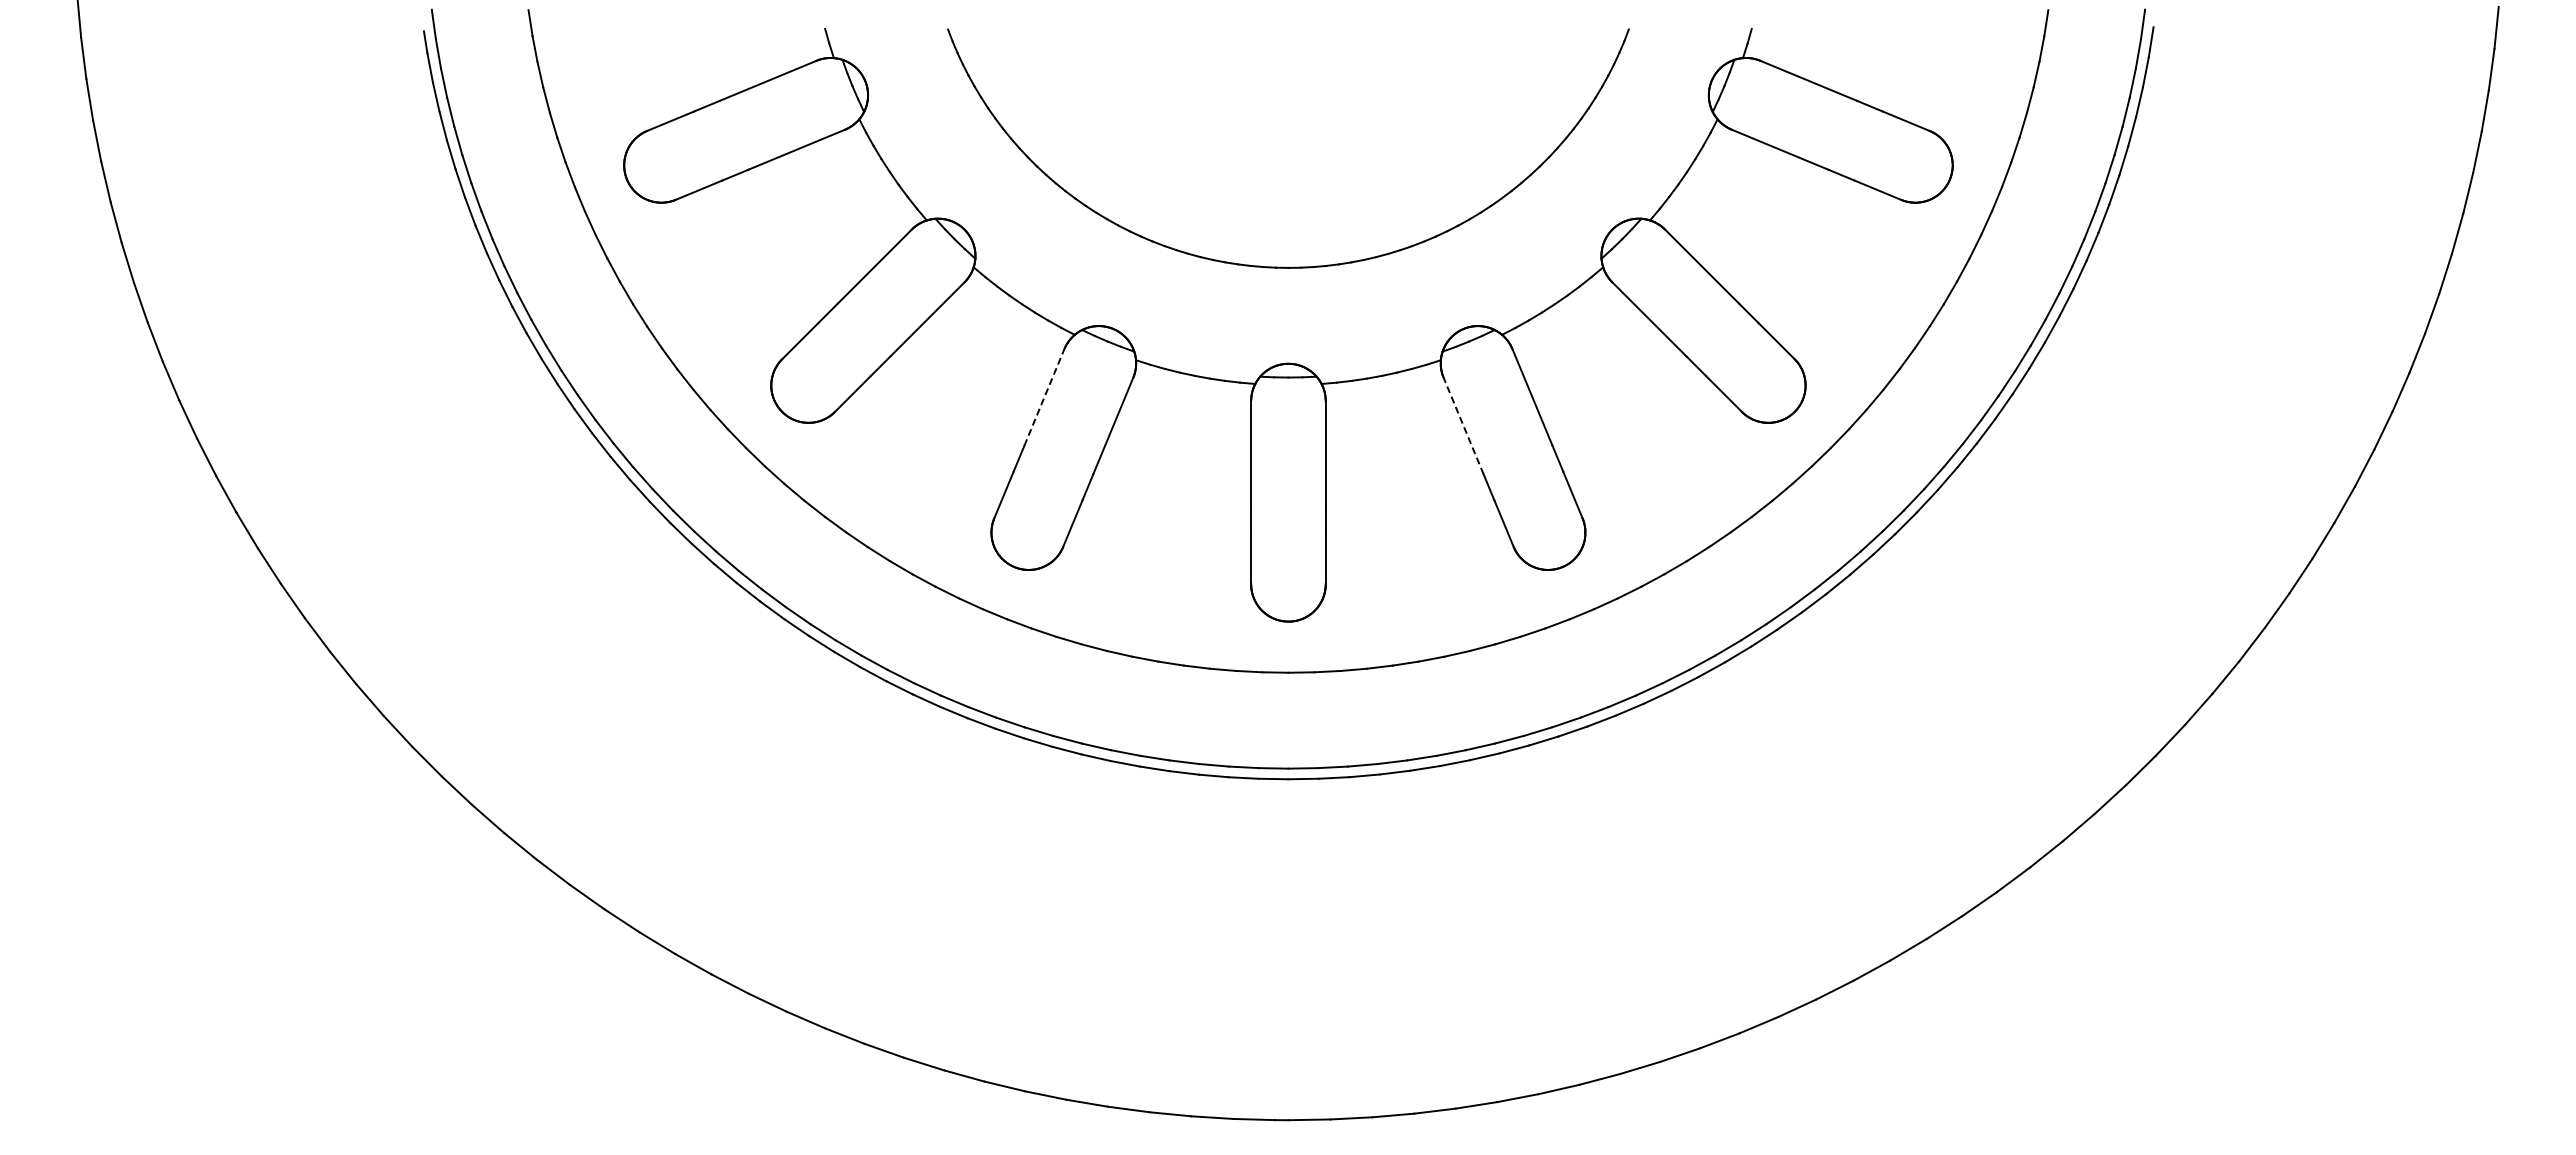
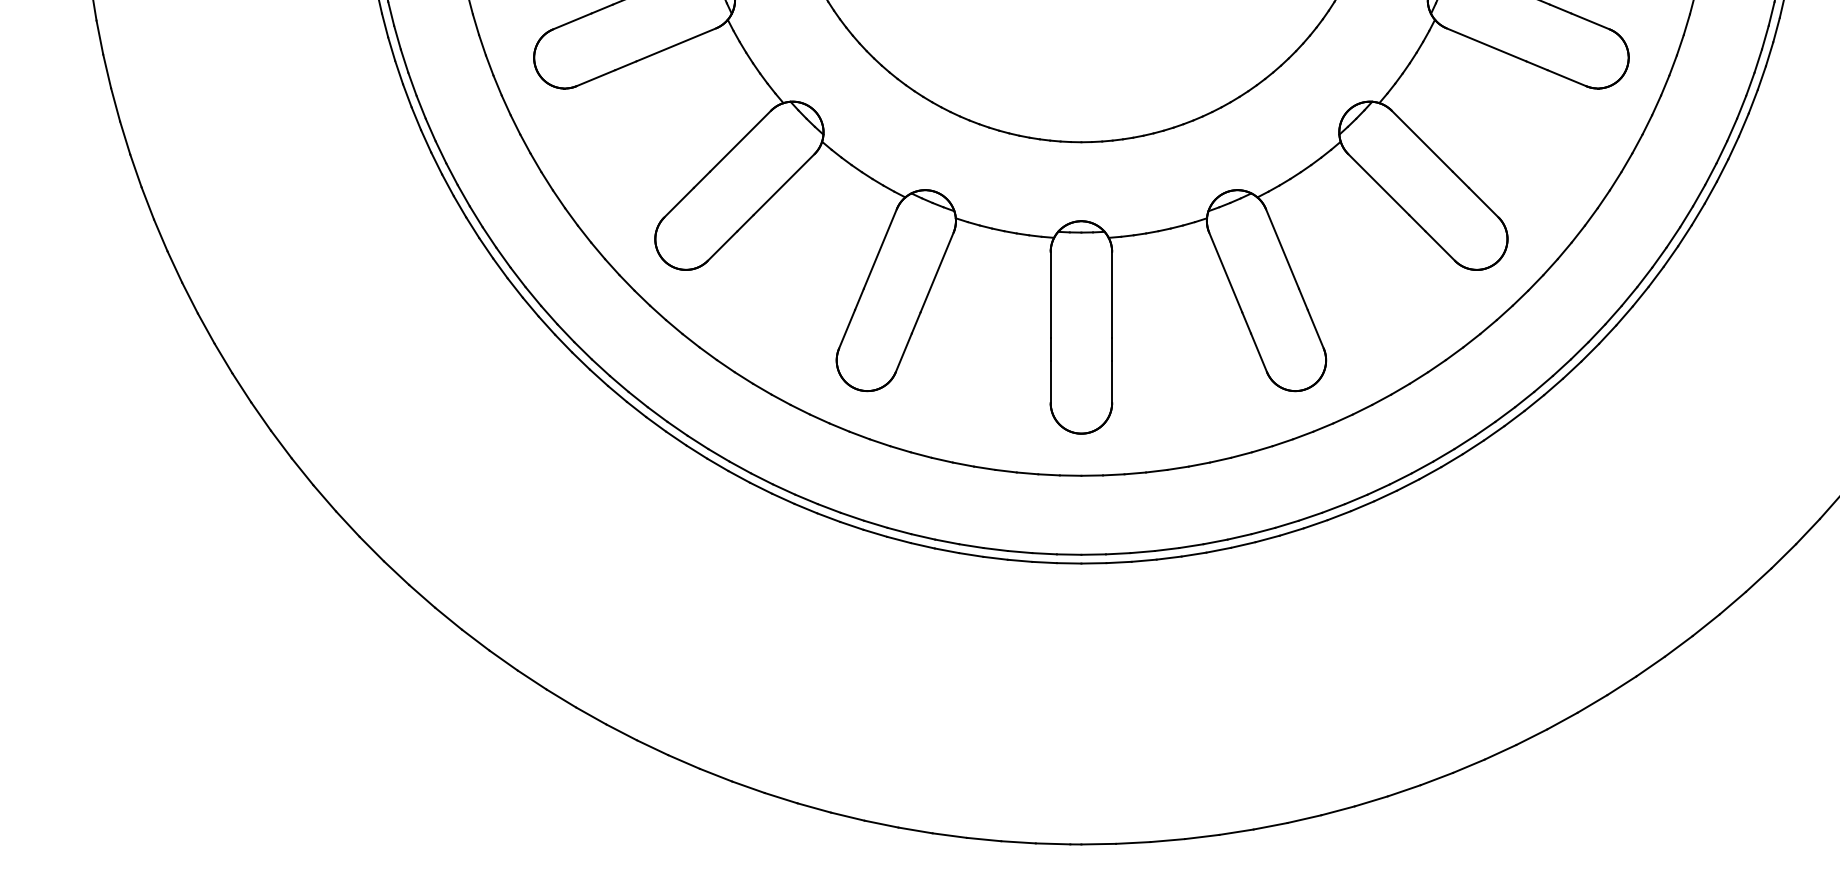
line: (1044, 397) -> (880, 249), dashed -> solid
line: (1463, 425) -> (1225, 272), dashed -> solid

